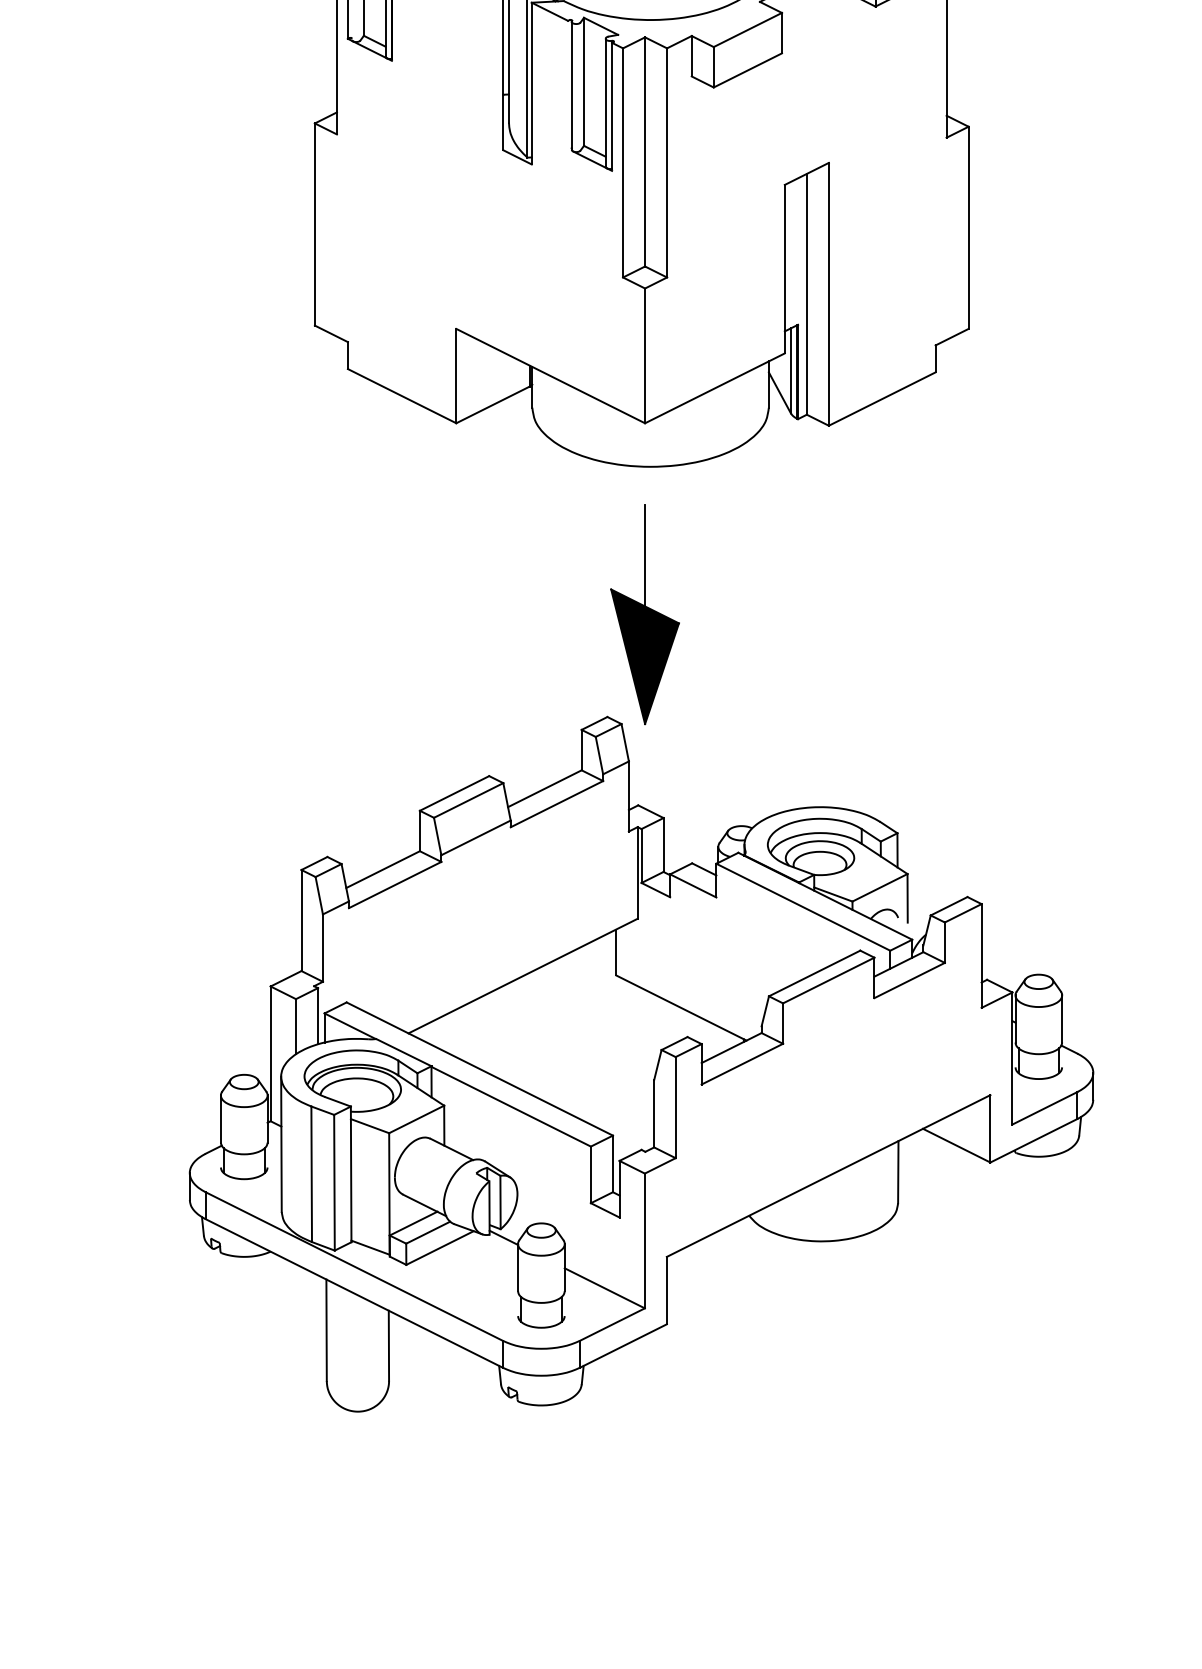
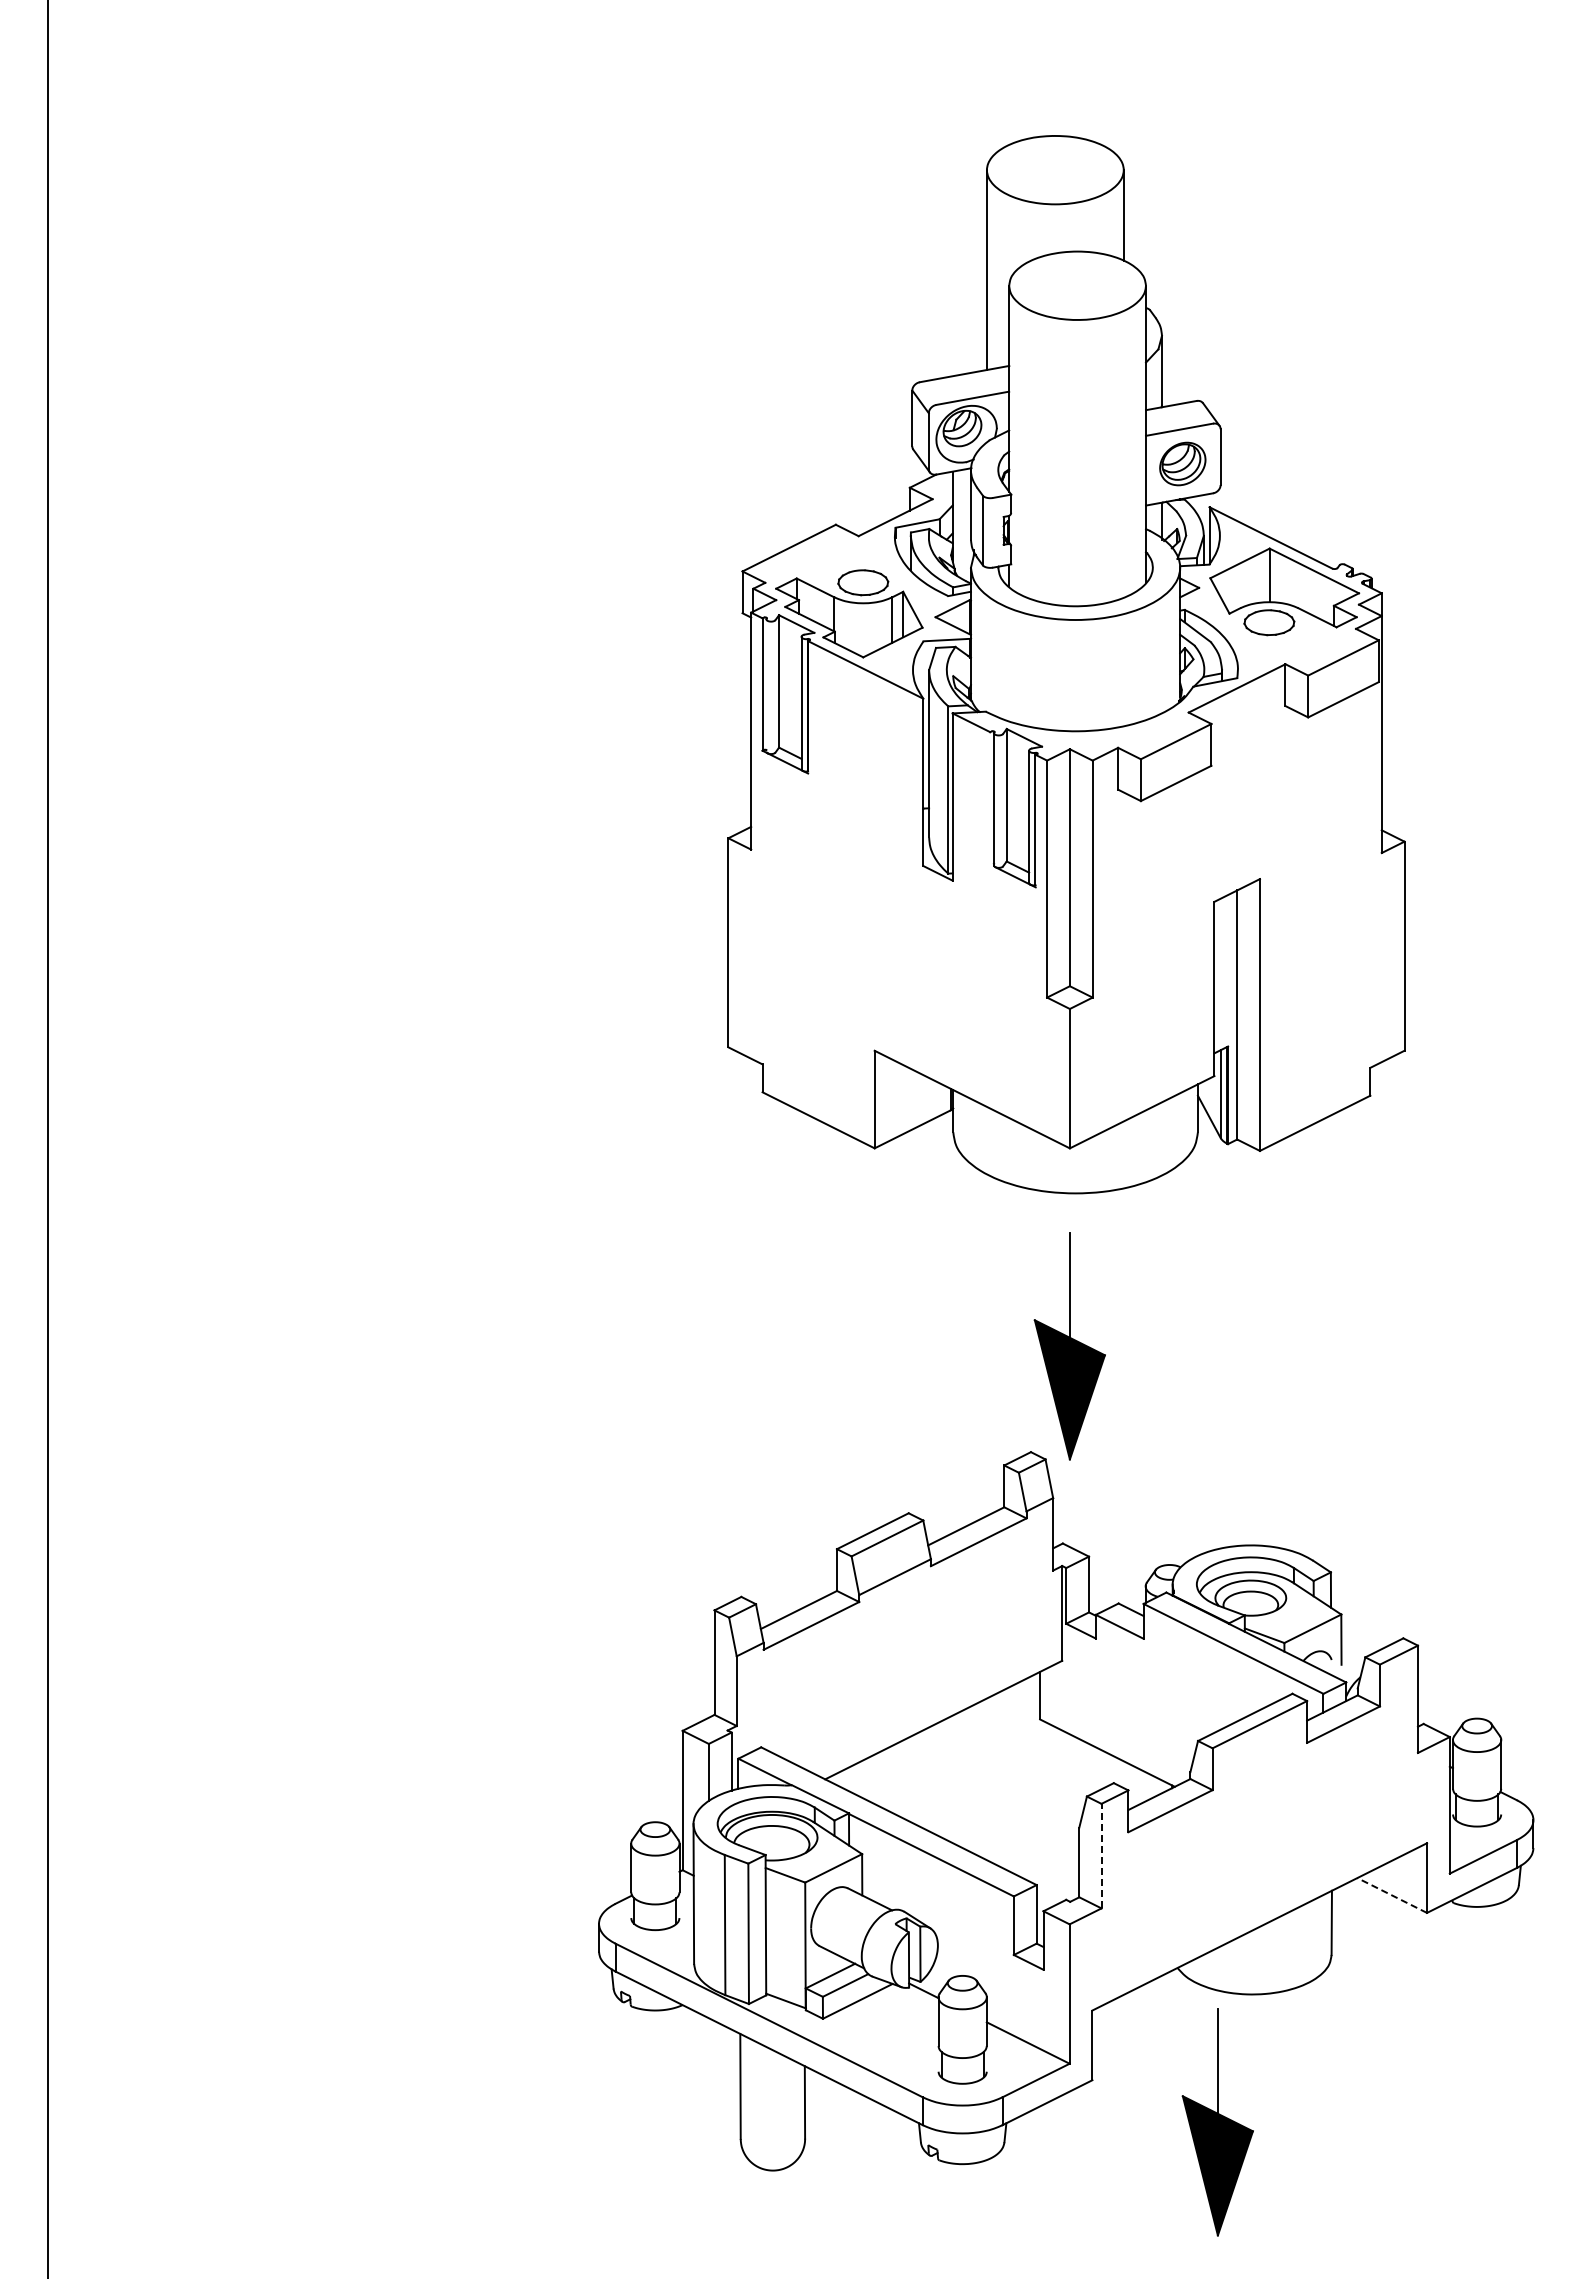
line: (675, 1107) -> (1101, 1855), solid -> dashed
line: (957, 1145) -> (1392, 1895), solid -> dashed
part: (787, 1365) -> (1217, 2122), added

